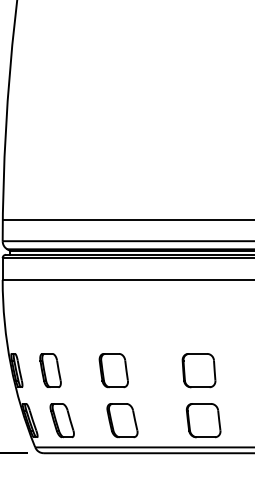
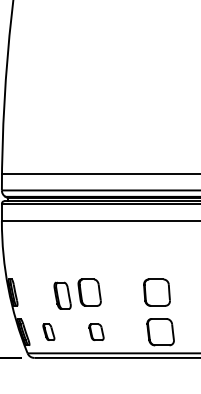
part: (50, 370) -> (62, 295), moved
part: (61, 420) -> (48, 332), size x0.6
part: (122, 420) -> (96, 332), size x0.6

